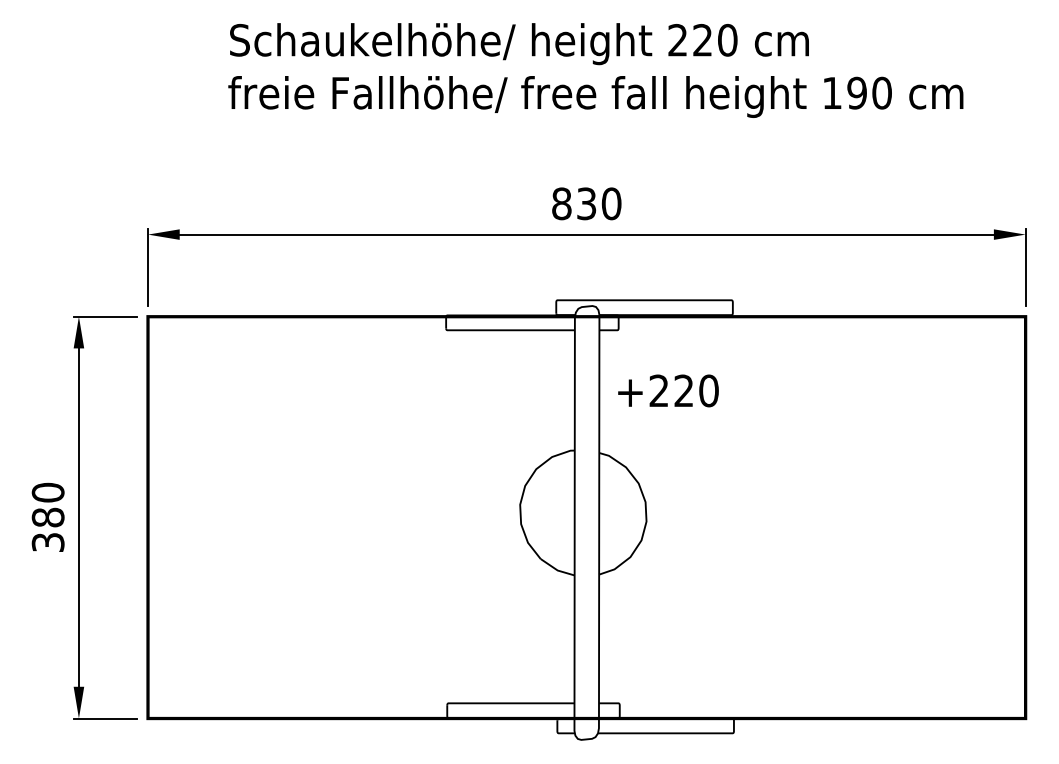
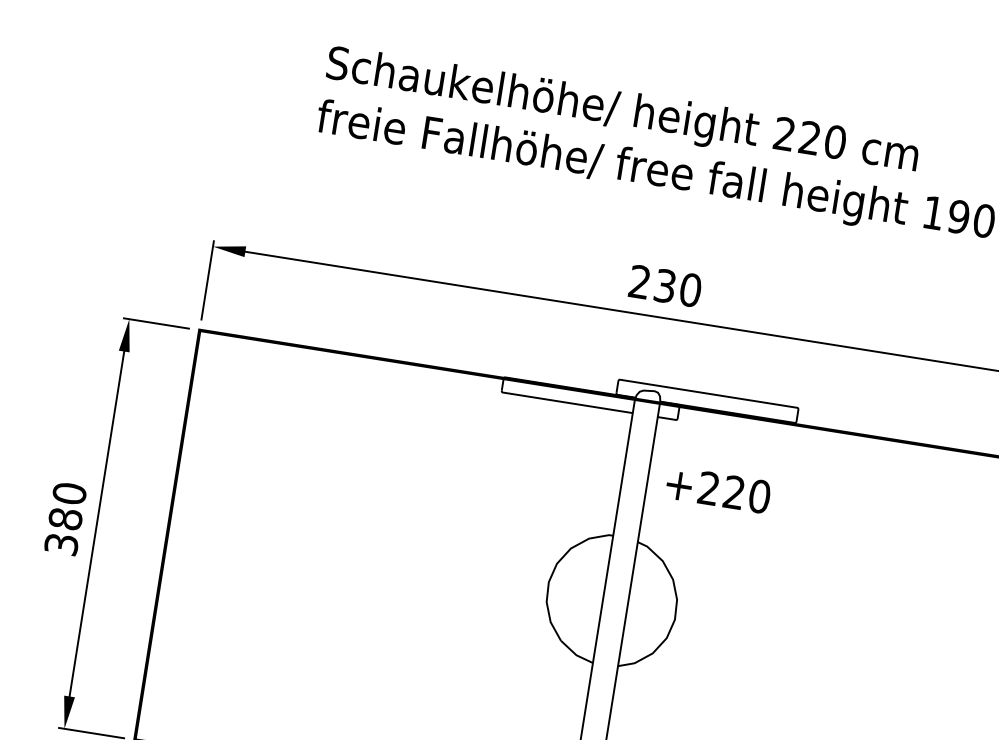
text: (561, 203) -> (639, 281), 830 -> 230

